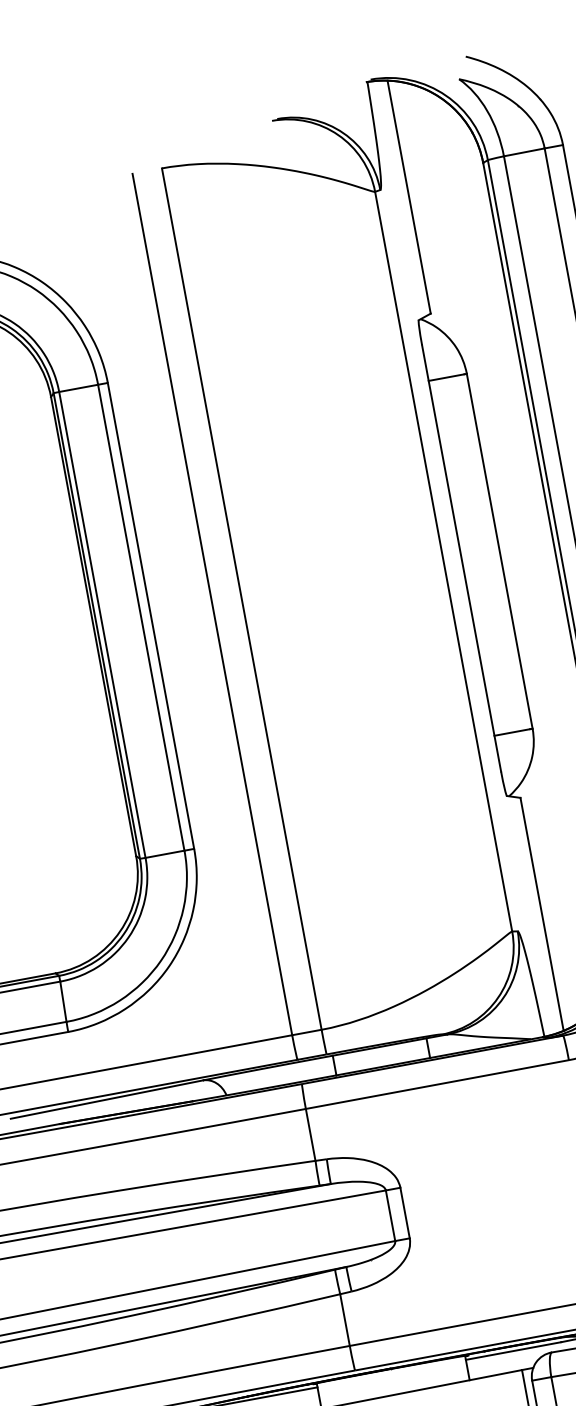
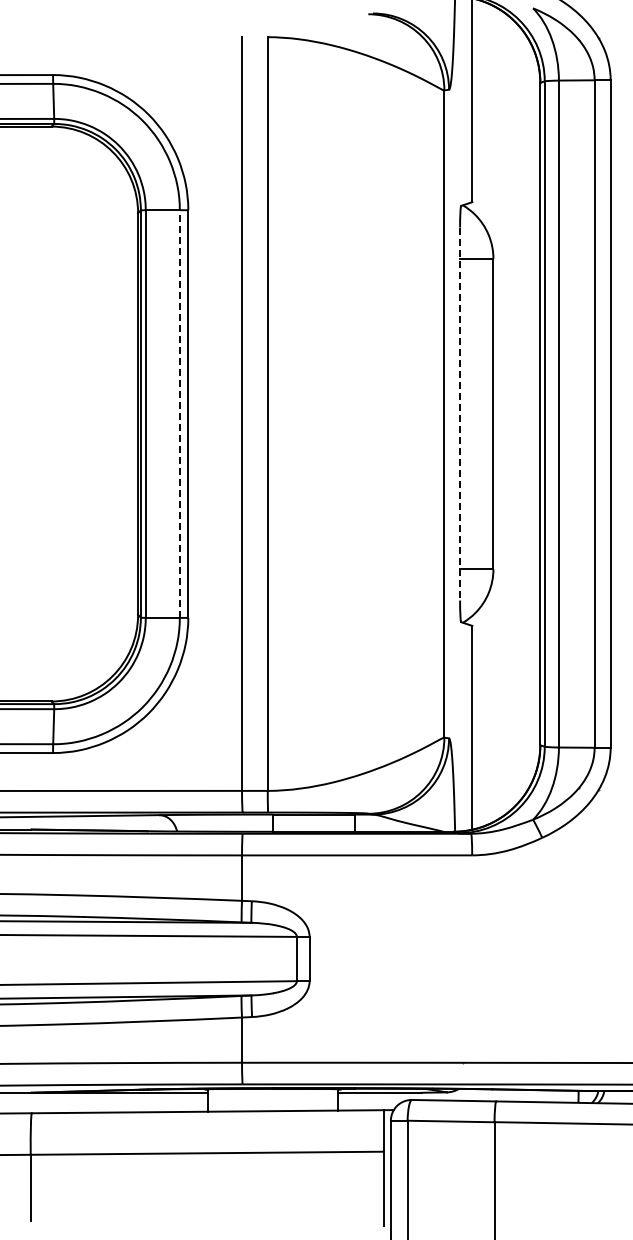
line: (462, 558) -> (460, 414), solid -> dashed
line: (141, 618) -> (179, 414), solid -> dashed

